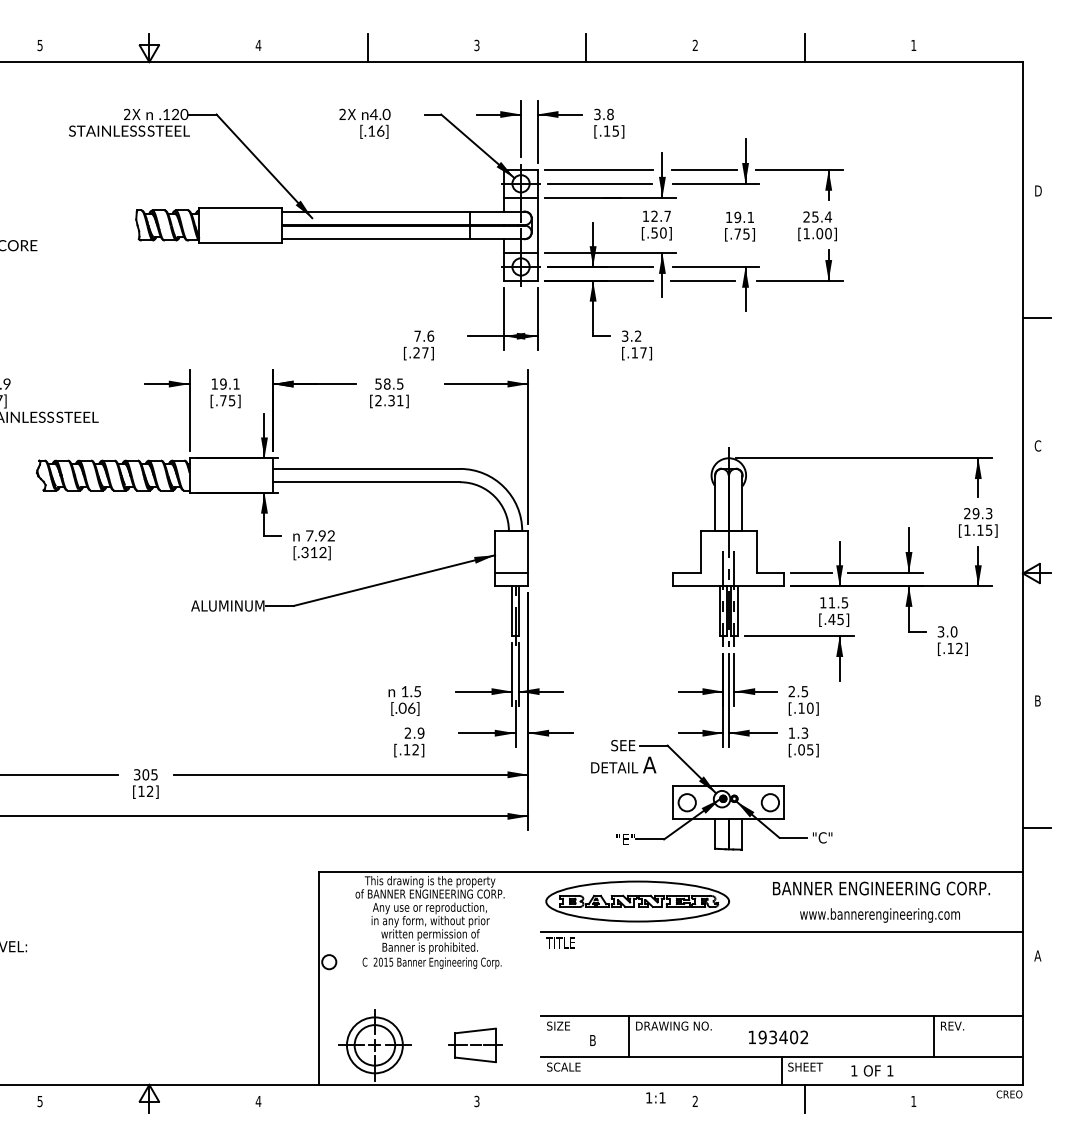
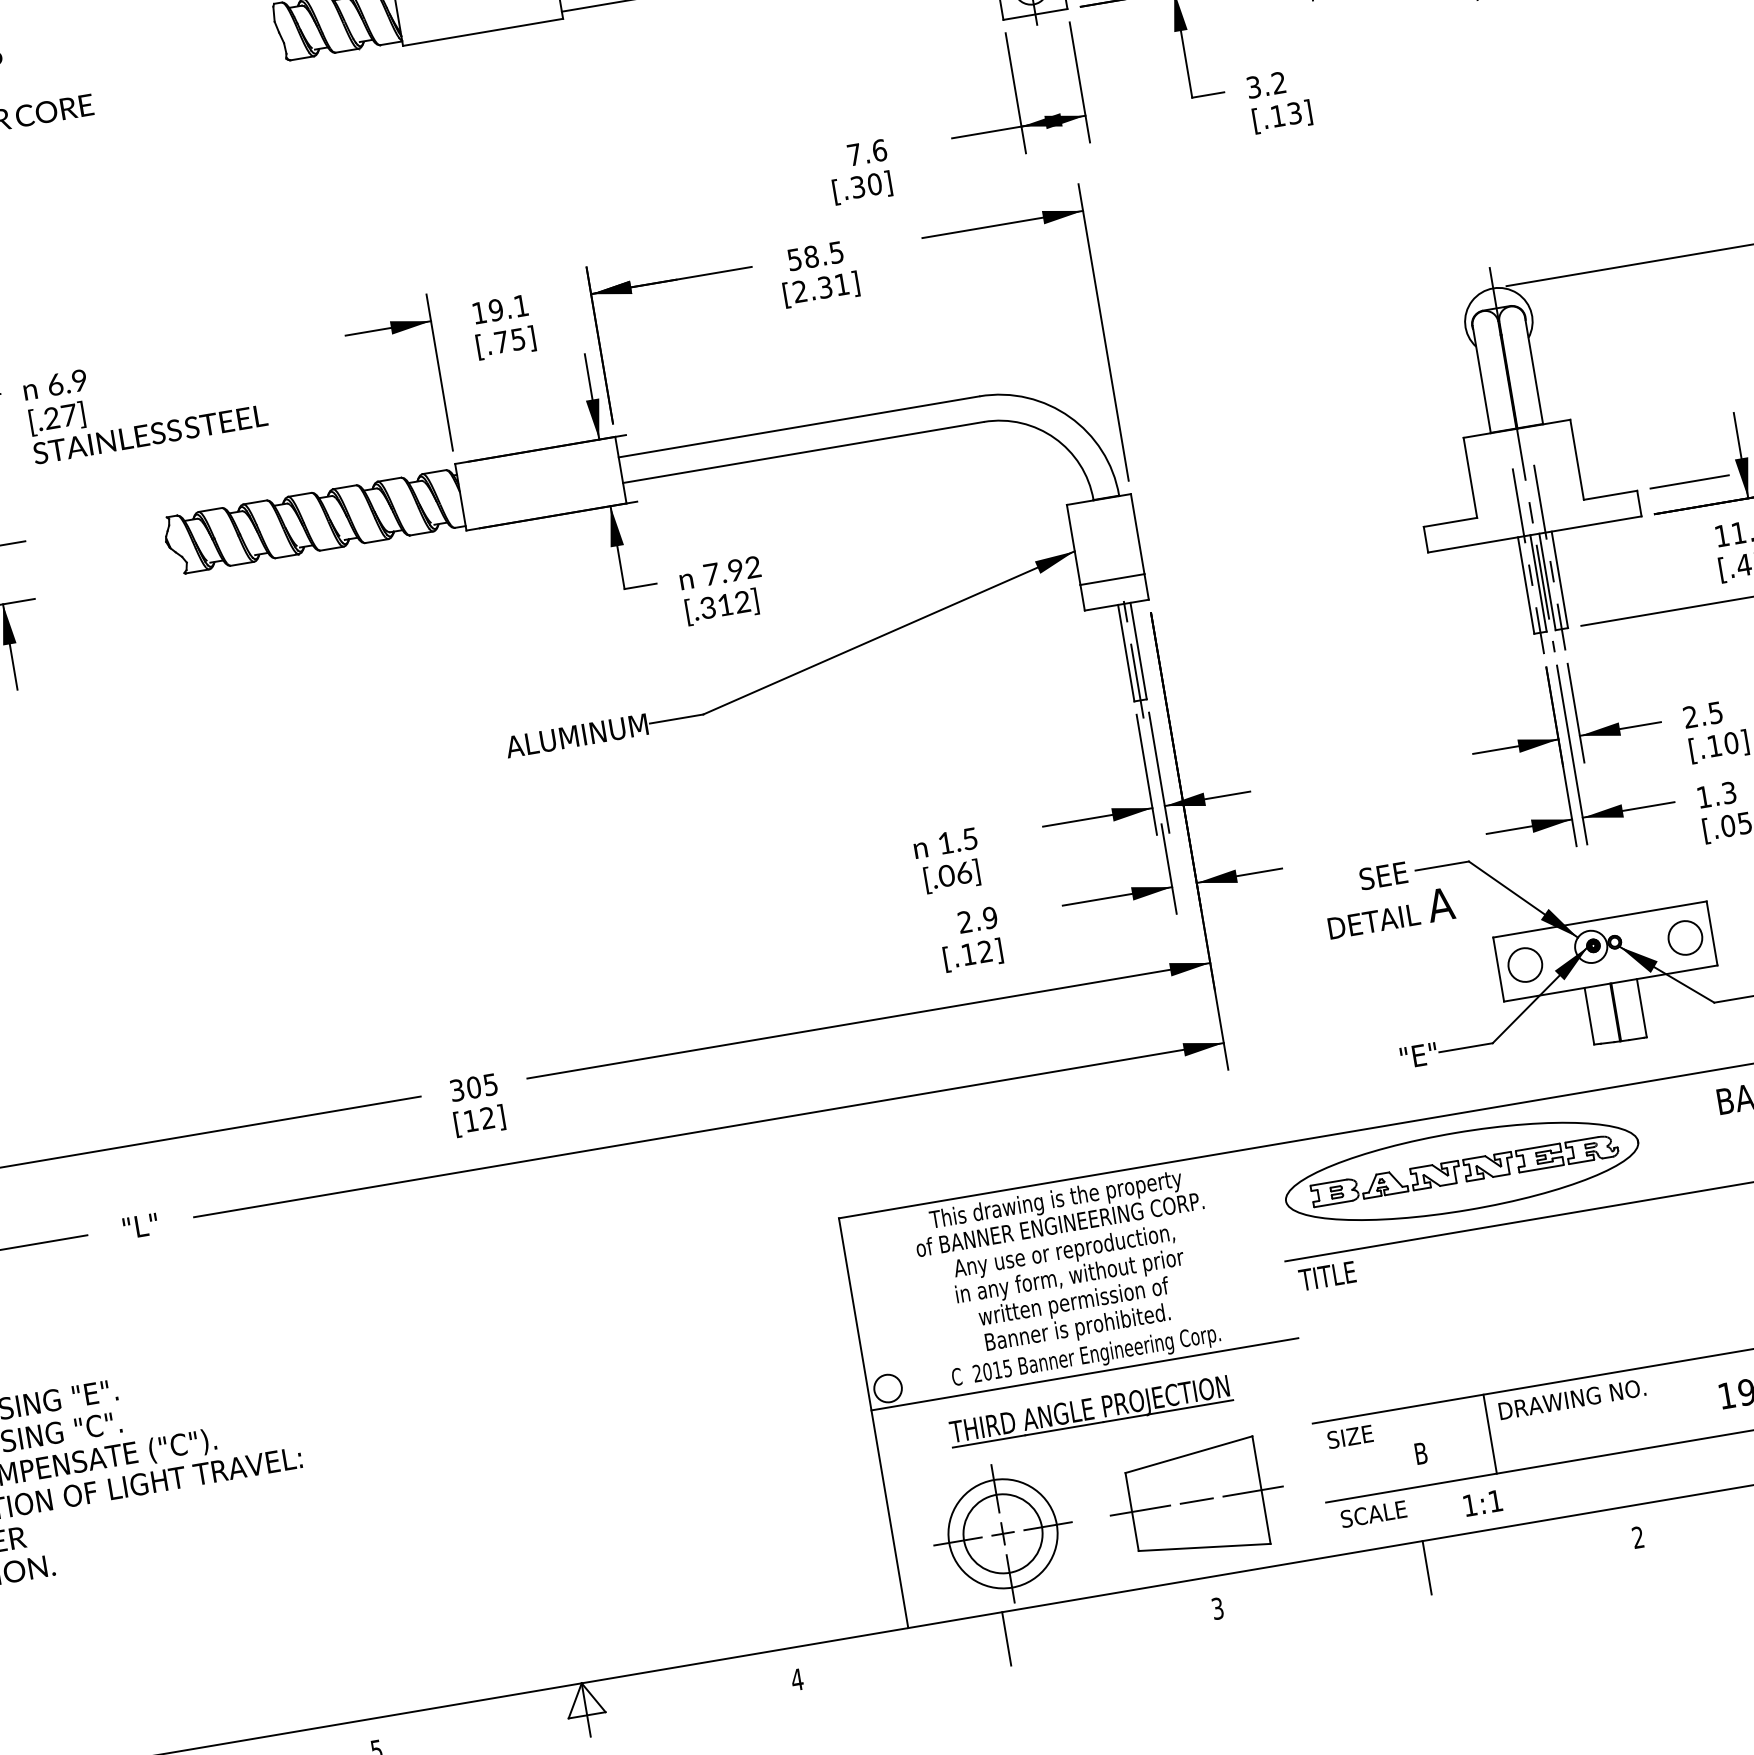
text: (420, 352) -> (865, 185), [.27] -> [.30]
text: (643, 352) -> (1294, 112), [.17] -> [.13]
line: (429, 971) -> (1084, 1373), added
part: (429, 991) -> (1090, 1412), added
part: (475, 1045) -> (1196, 1501), size x1.67
text: (655, 1097) -> (1482, 1502), moved
line: (367, 1098) -> (1006, 1638), added
line: (586, 1098) -> (1427, 1567), added

